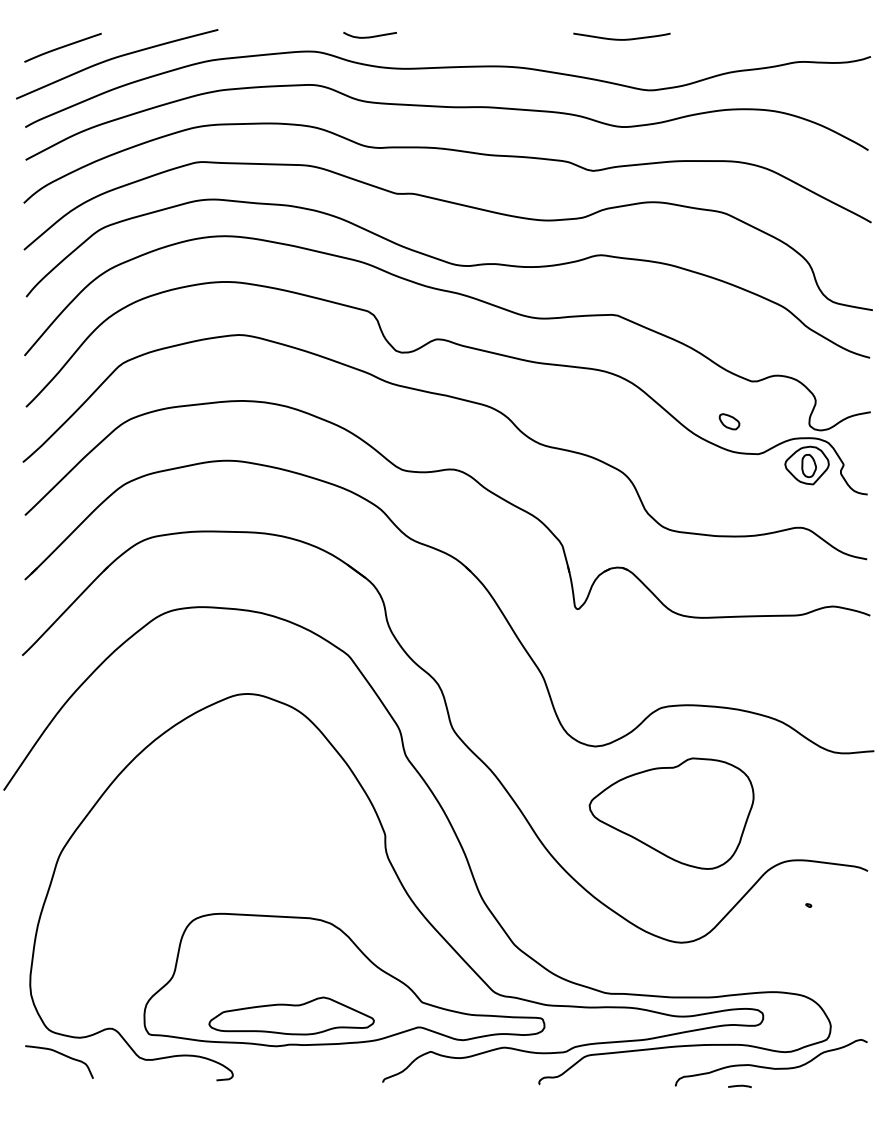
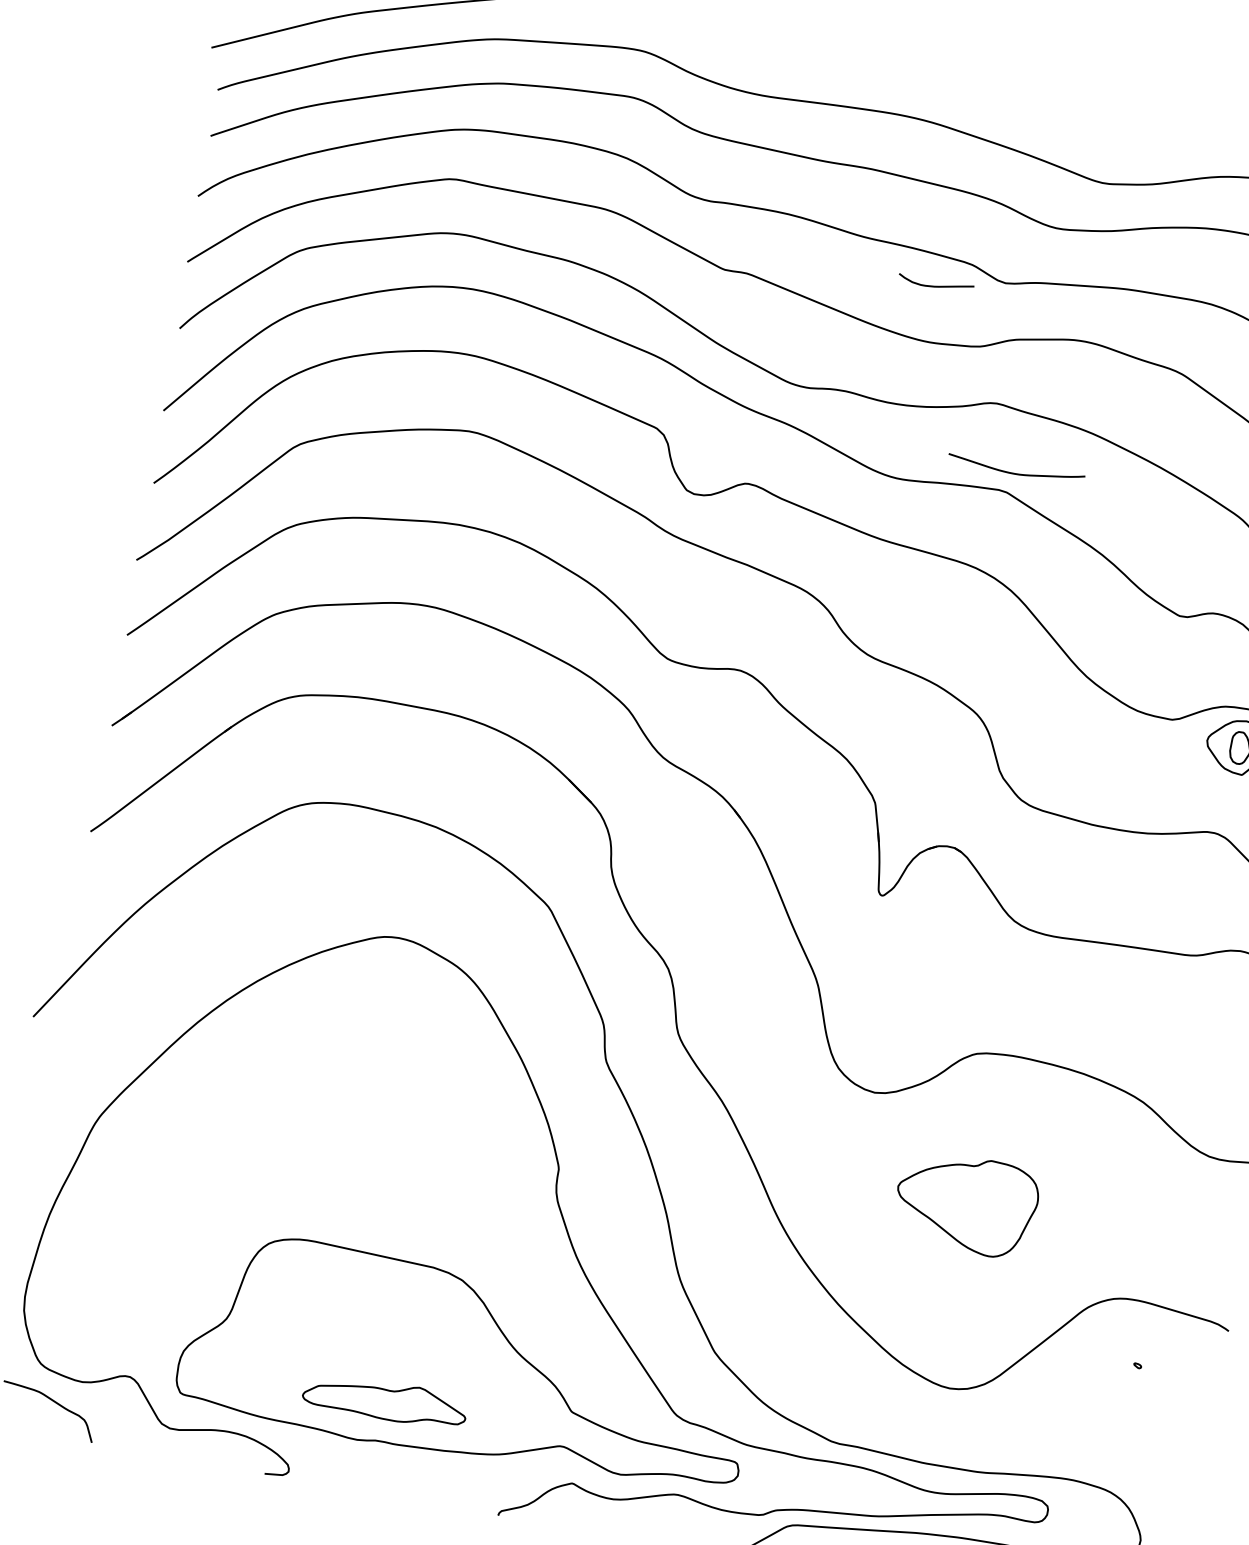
curve: (369, 36) -> (934, 285), moved
curve: (621, 39) -> (1015, 473), moved
part: (729, 421) -> (1138, 667), removed
part: (671, 813) -> (966, 1204), size x0.6
part: (291, 1015) -> (385, 1400), size x0.7

